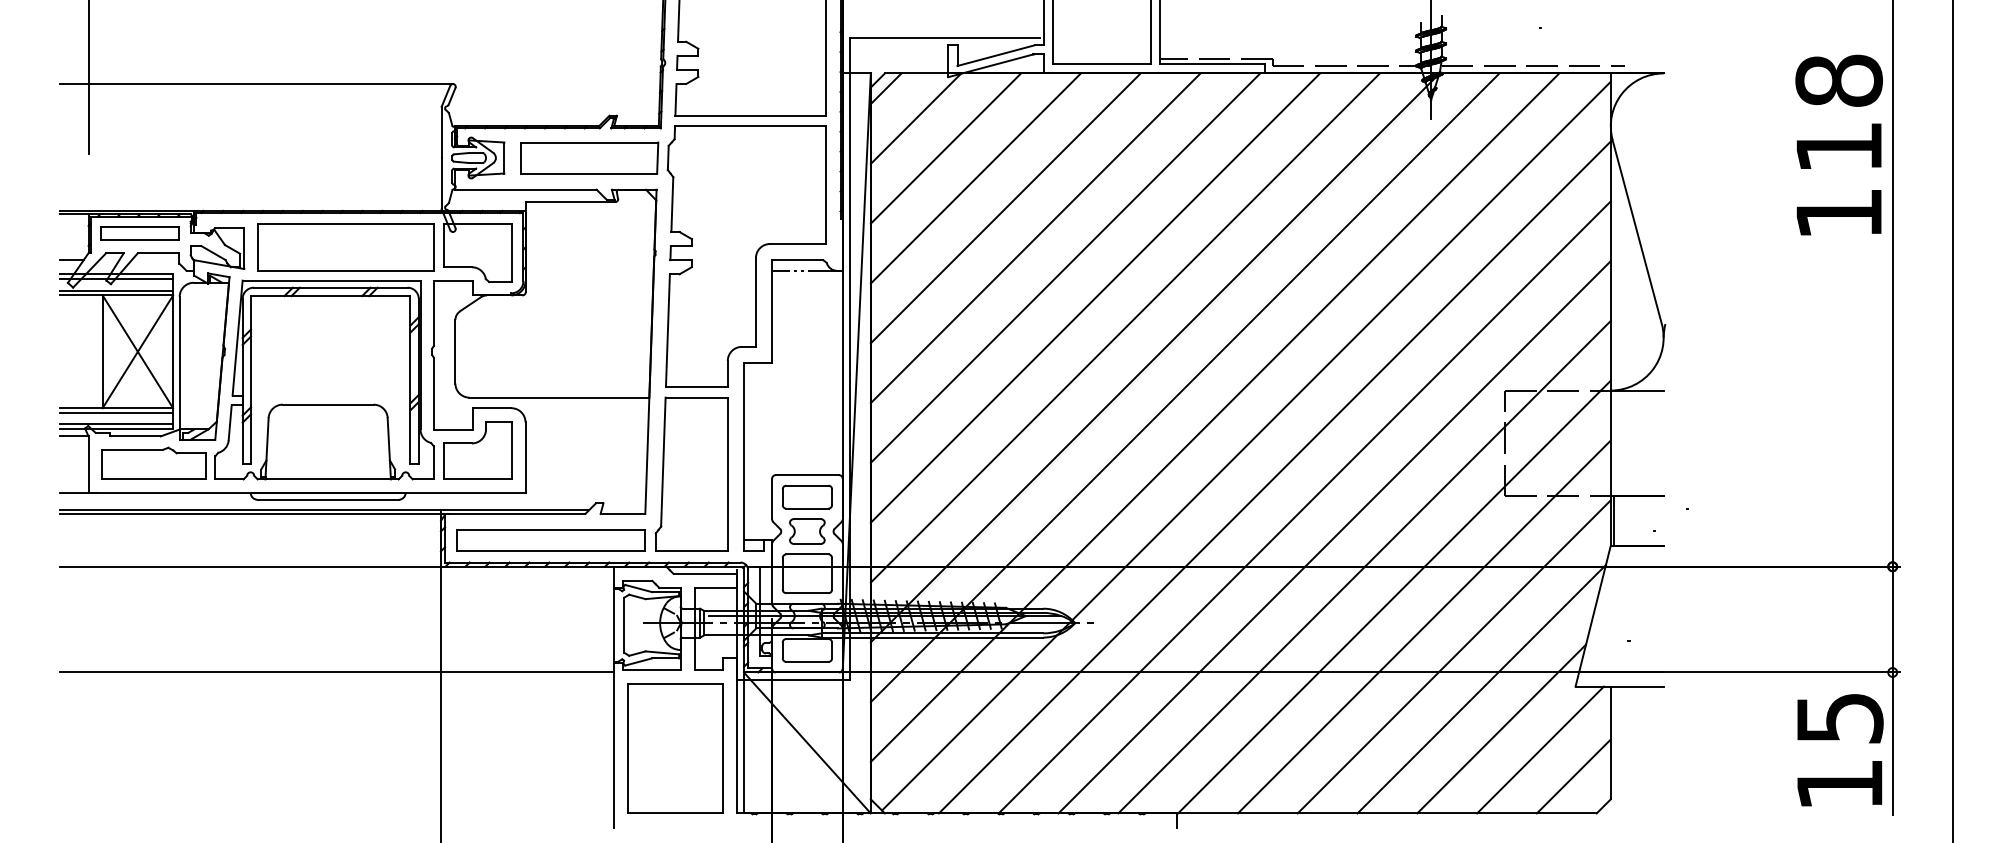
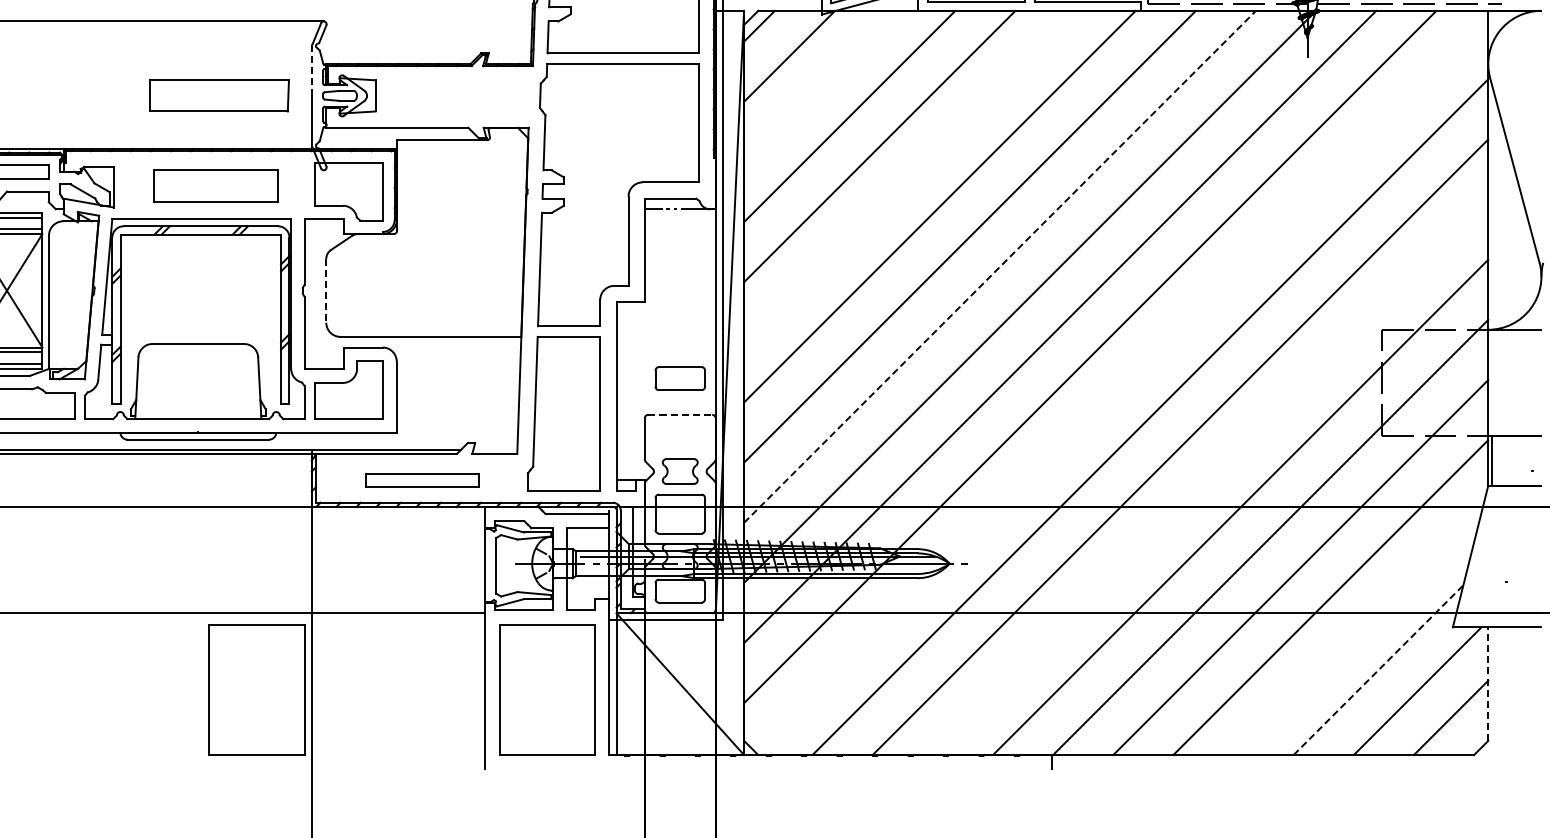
line: (441, 132) -> (312, 70), solid -> dashed
line: (945, 148) -> (819, 86), removed
part: (589, 157) -> (219, 95), moved
line: (1035, 238) -> (909, 176), removed
part: (345, 247) -> (215, 185), size x0.7
line: (1125, 328) -> (1000, 267), solid -> dashed
line: (455, 351) -> (326, 290), solid -> dashed
line: (1246, 445) -> (1121, 385), removed
line: (807, 475) -> (680, 415), solid -> dashed
part: (806, 496) -> (679, 377), moved
line: (1334, 537) -> (1210, 477), removed
part: (550, 540) -> (421, 480), size x0.6
line: (1481, 689) -> (1358, 630), removed
line: (1502, 728) -> (1379, 669), solid -> dashed
line: (1610, 742) -> (1487, 683), solid -> dashed
part: (386, 748) -> (256, 689), added

